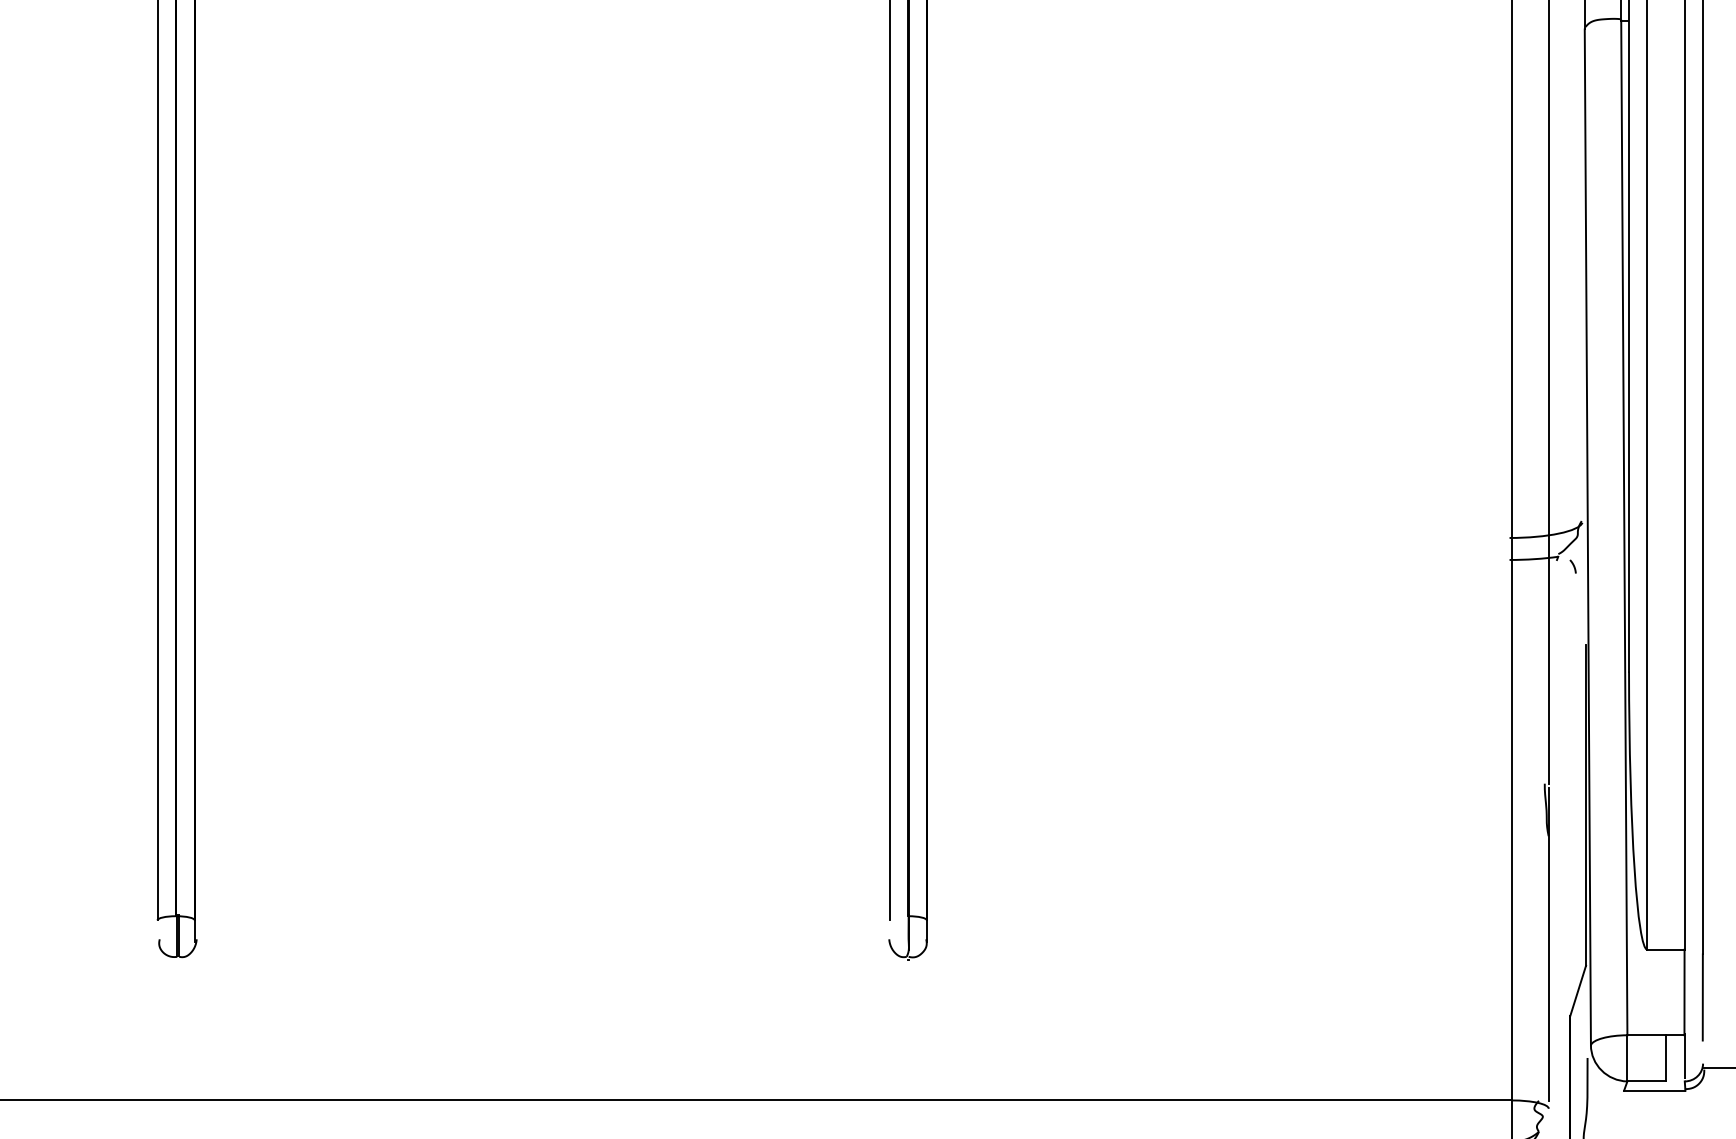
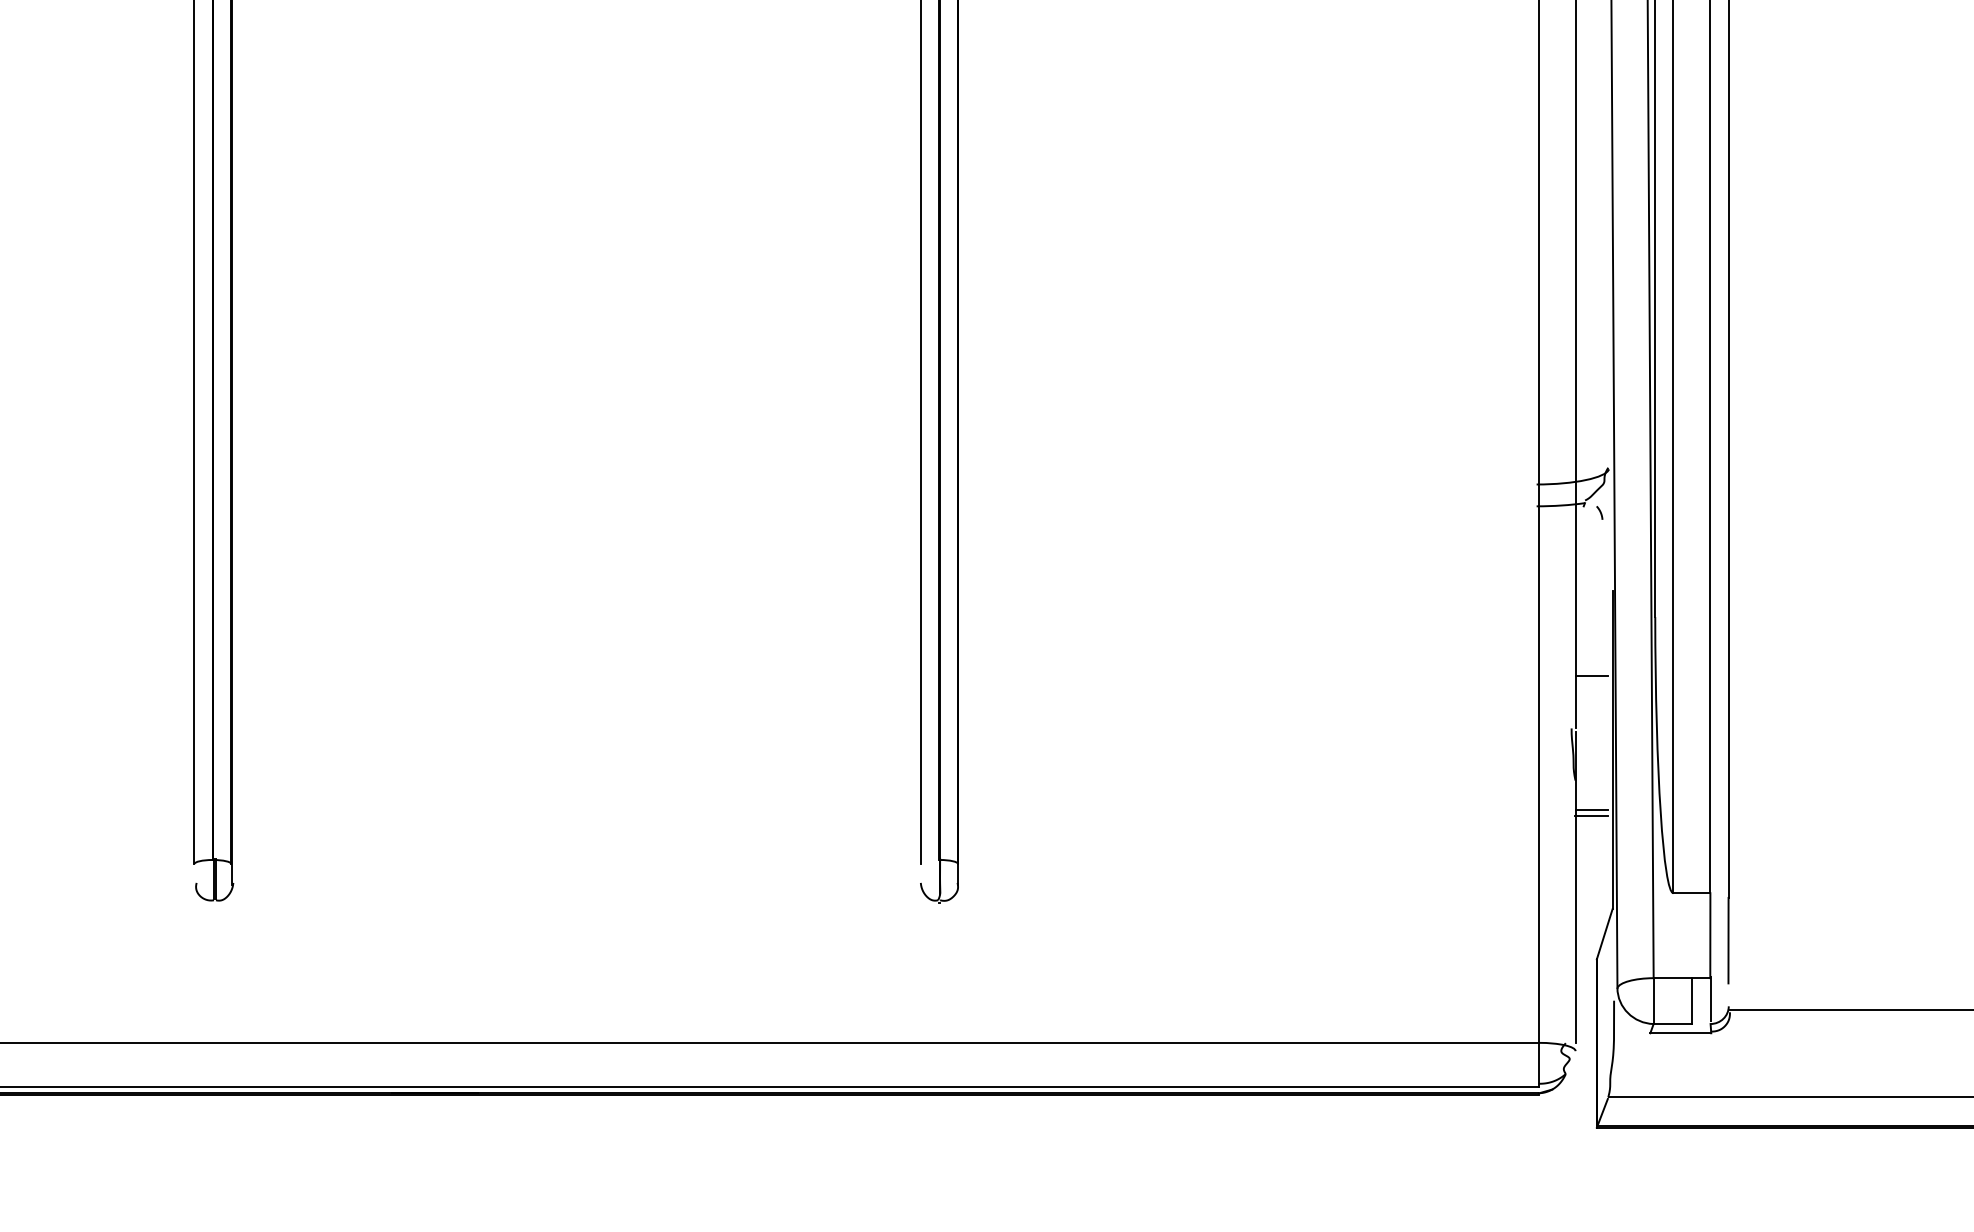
line: (1564, 731) -> (1591, 676), added
line: (1564, 866) -> (1591, 810), added
line: (1564, 871) -> (1591, 815), added

